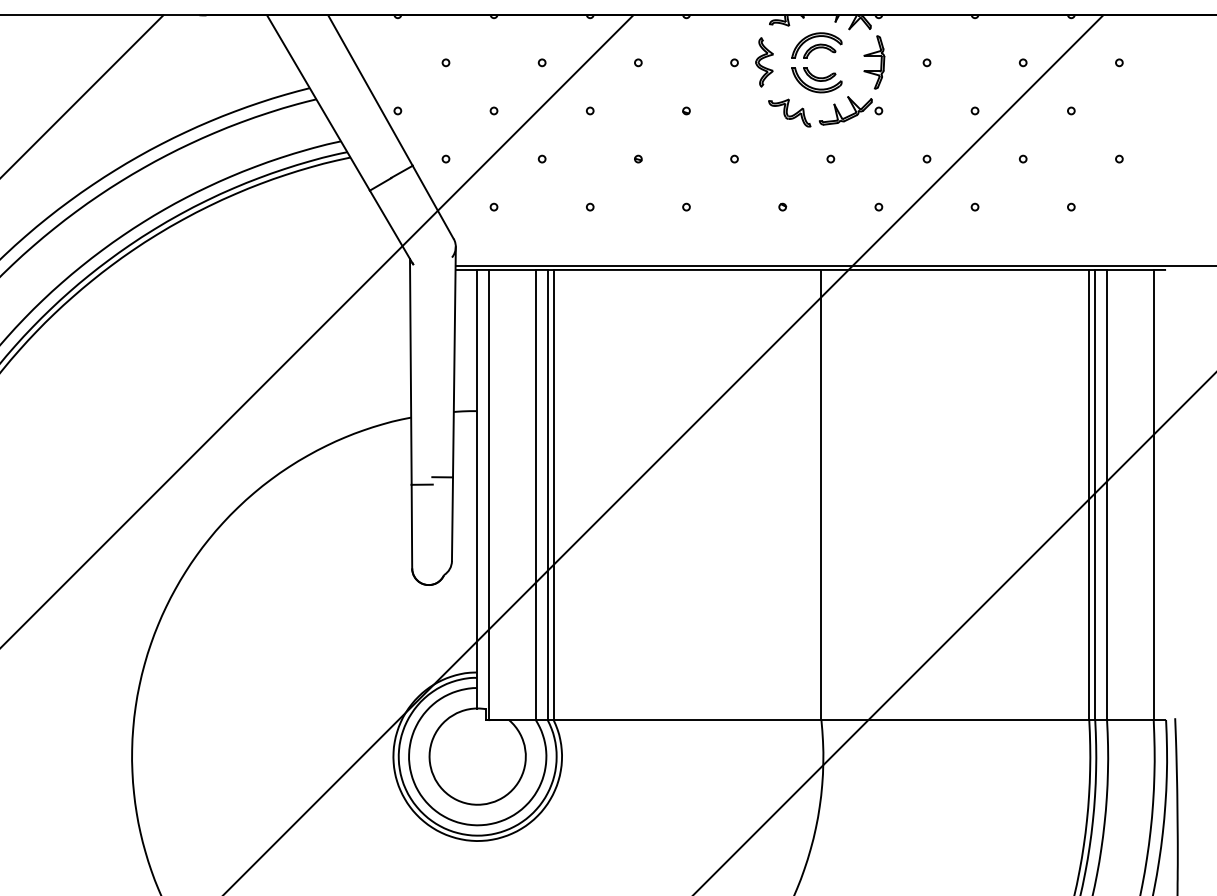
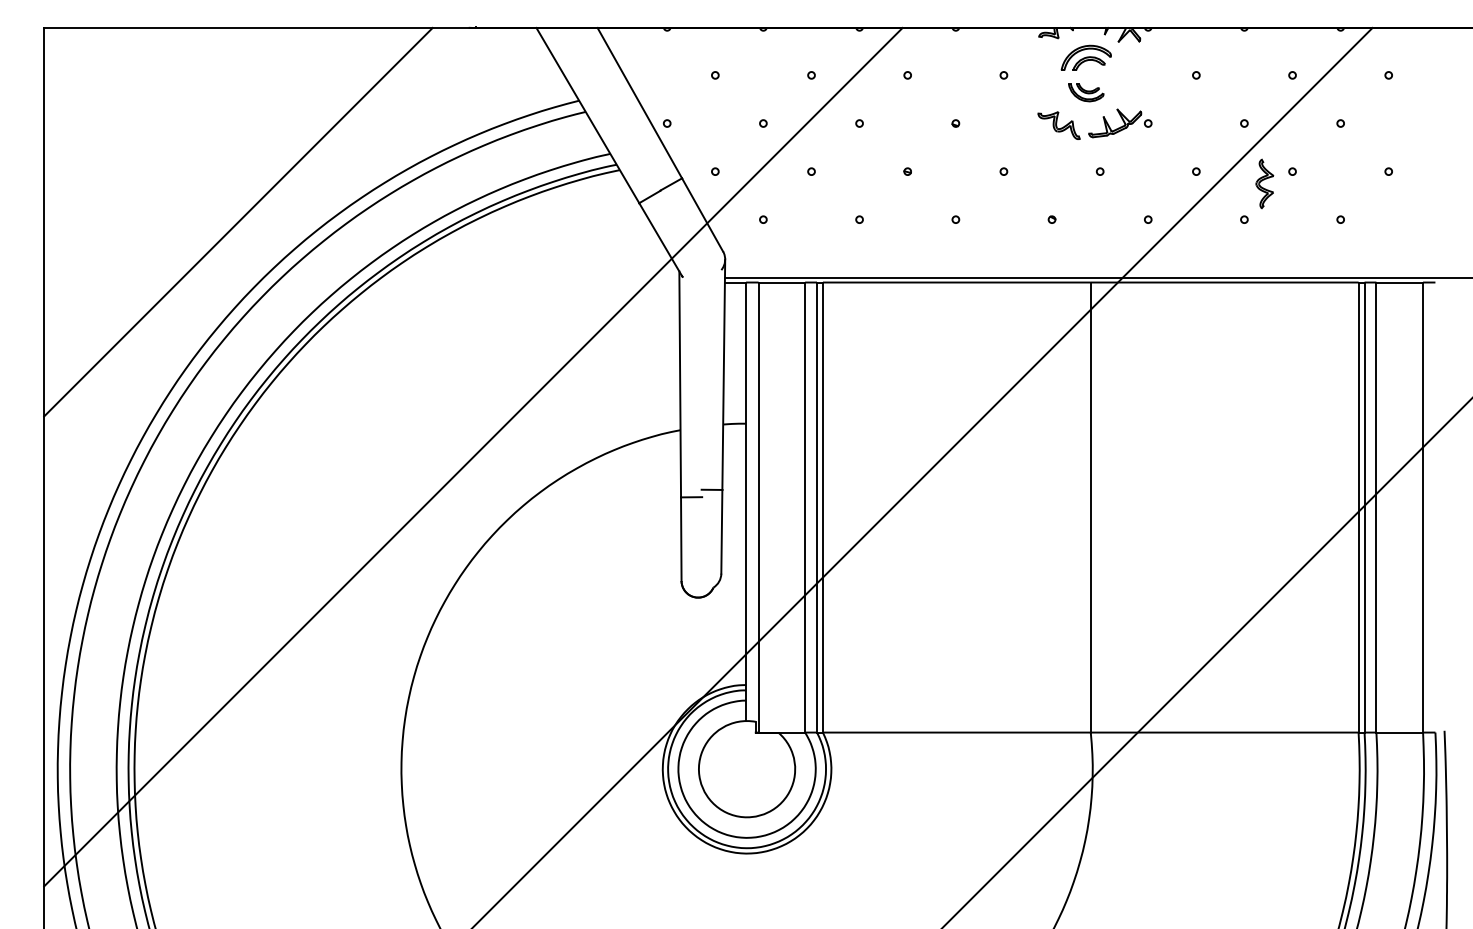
part: (764, 61) -> (1264, 183), moved
part: (880, 64) -> (1149, 77), removed
part: (816, 79) -> (1085, 92), size x0.7

